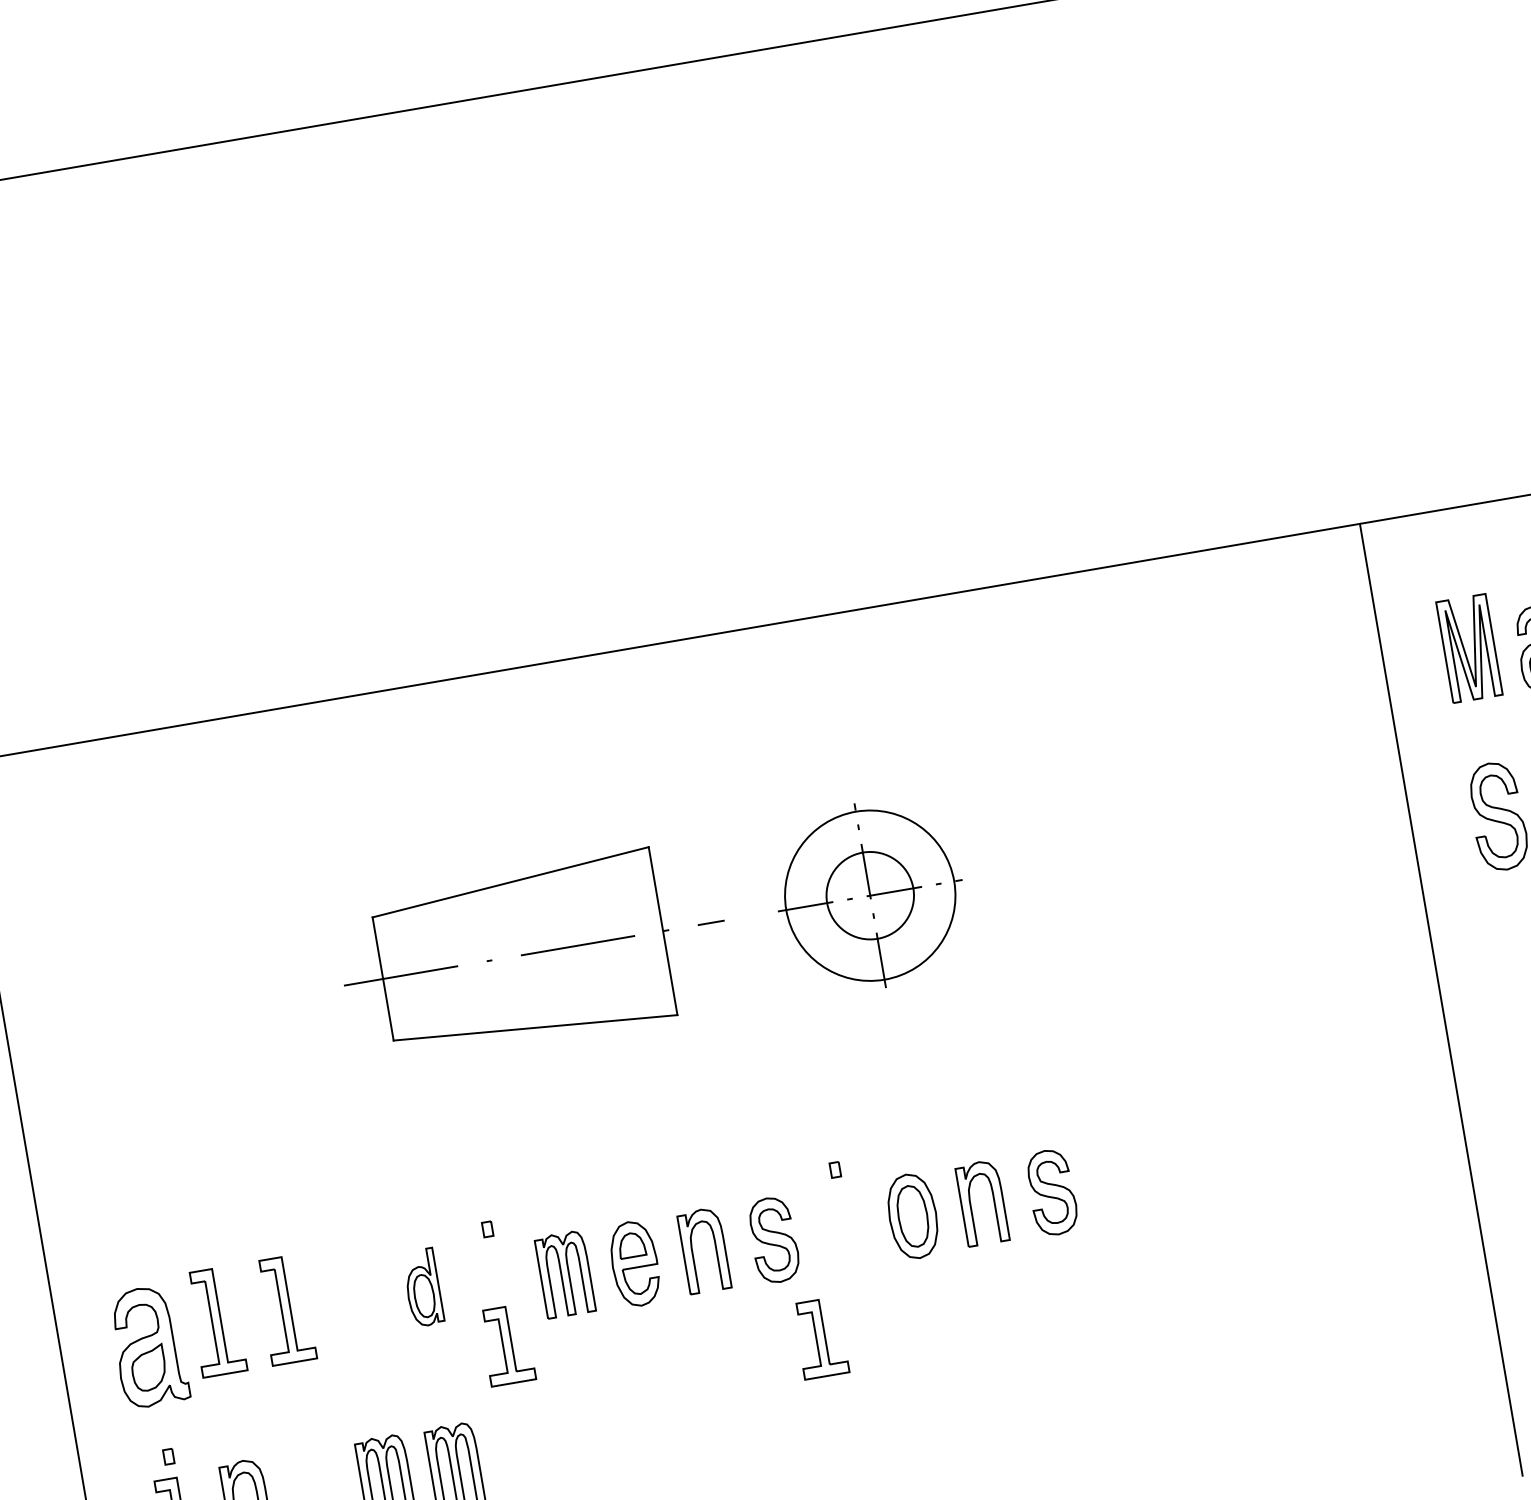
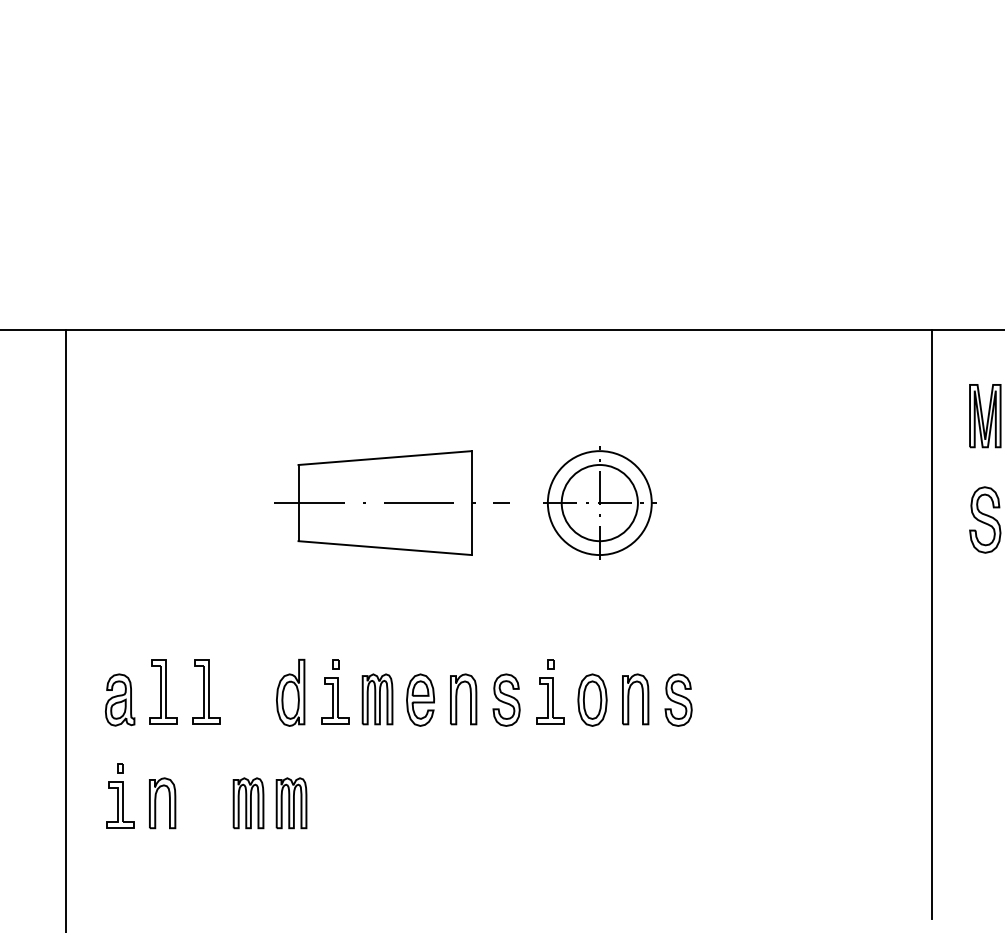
circle: (869, 894) -> (599, 502), size x1.43
part: (422, 1287) -> (290, 692), size x1.43
part: (820, 1337) -> (550, 700), moved
part: (507, 1344) -> (335, 700), moved
part: (149, 1345) -> (120, 699), size x0.71

